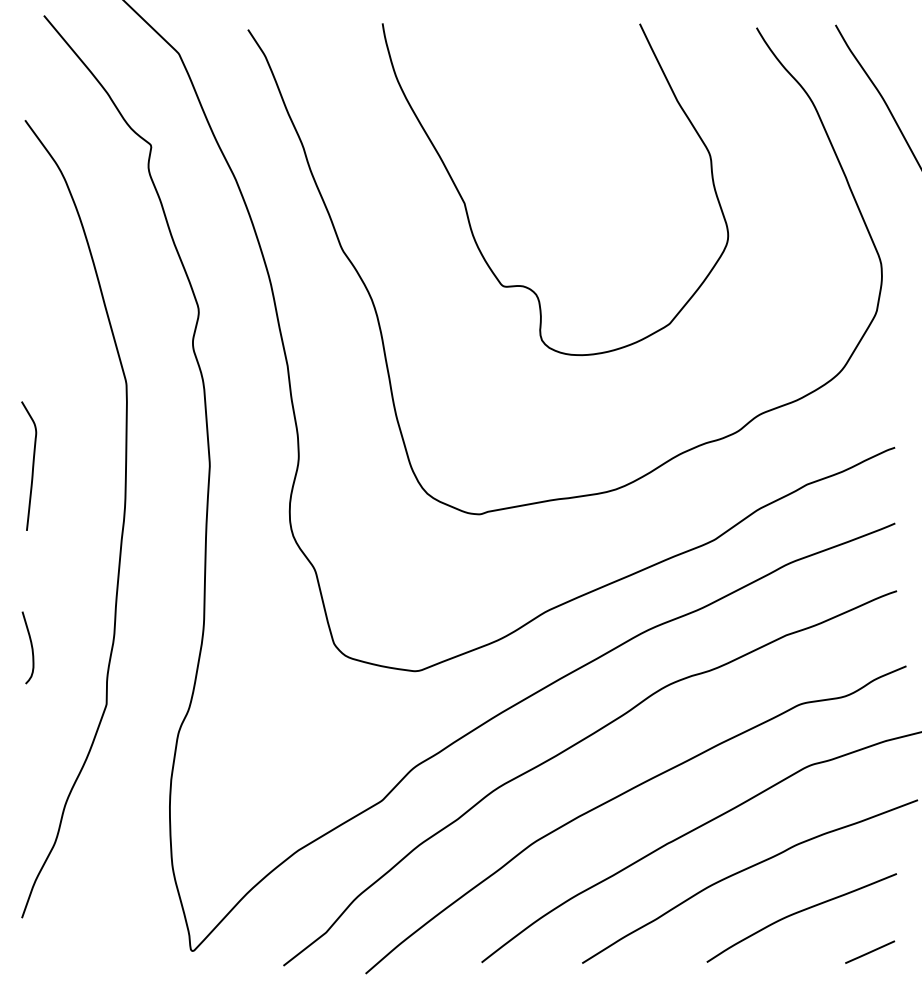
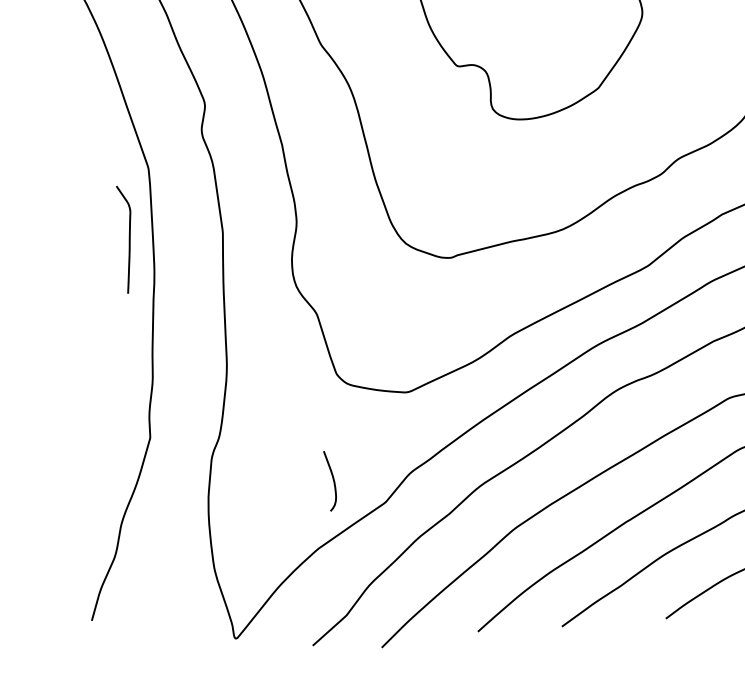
curve: (32, 465) -> (129, 238), moved
curve: (31, 647) -> (333, 480), moved

